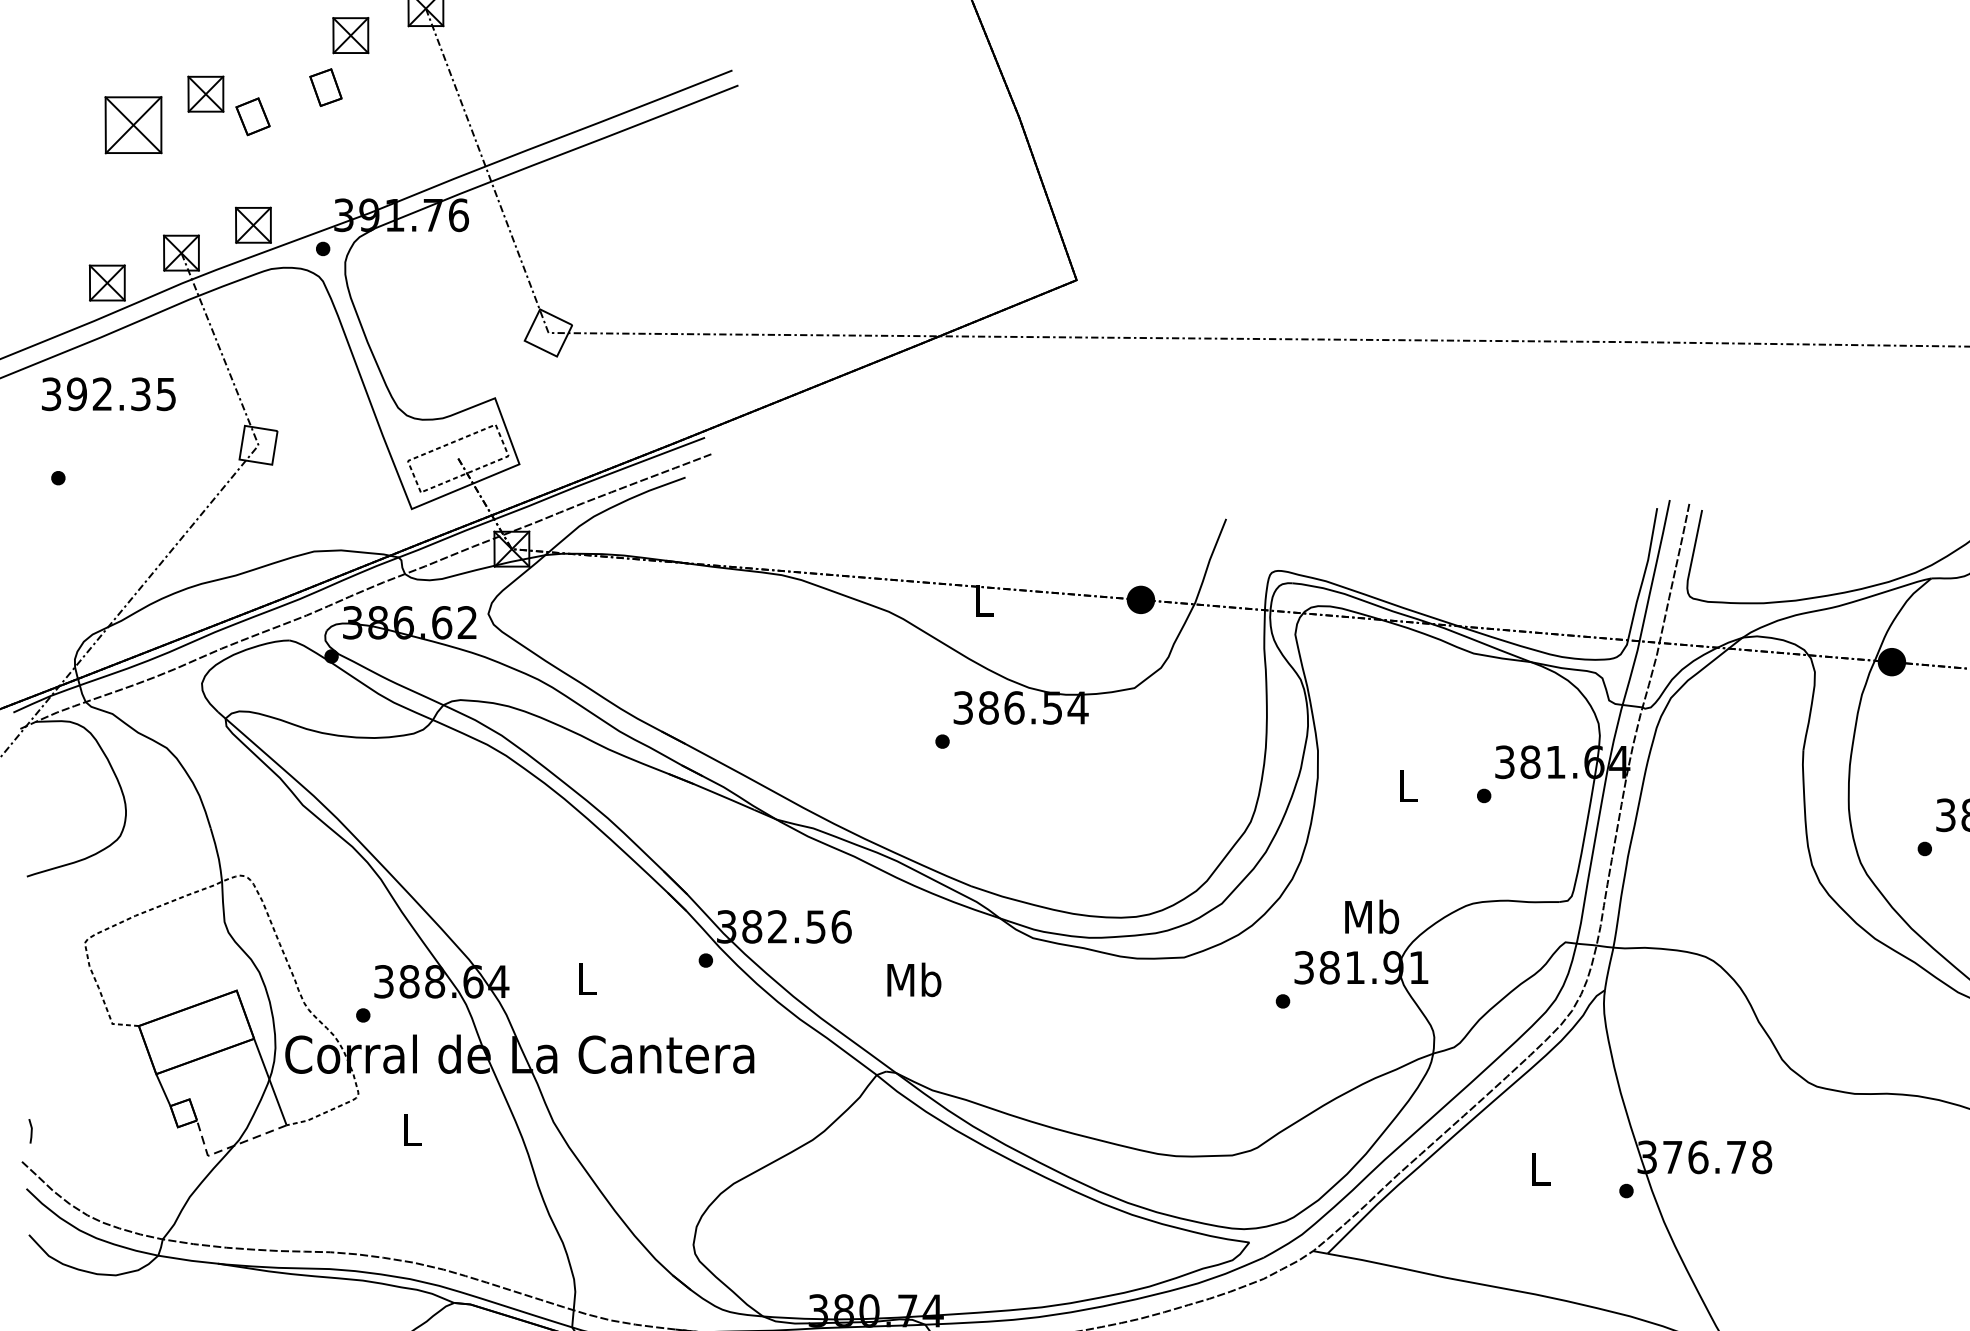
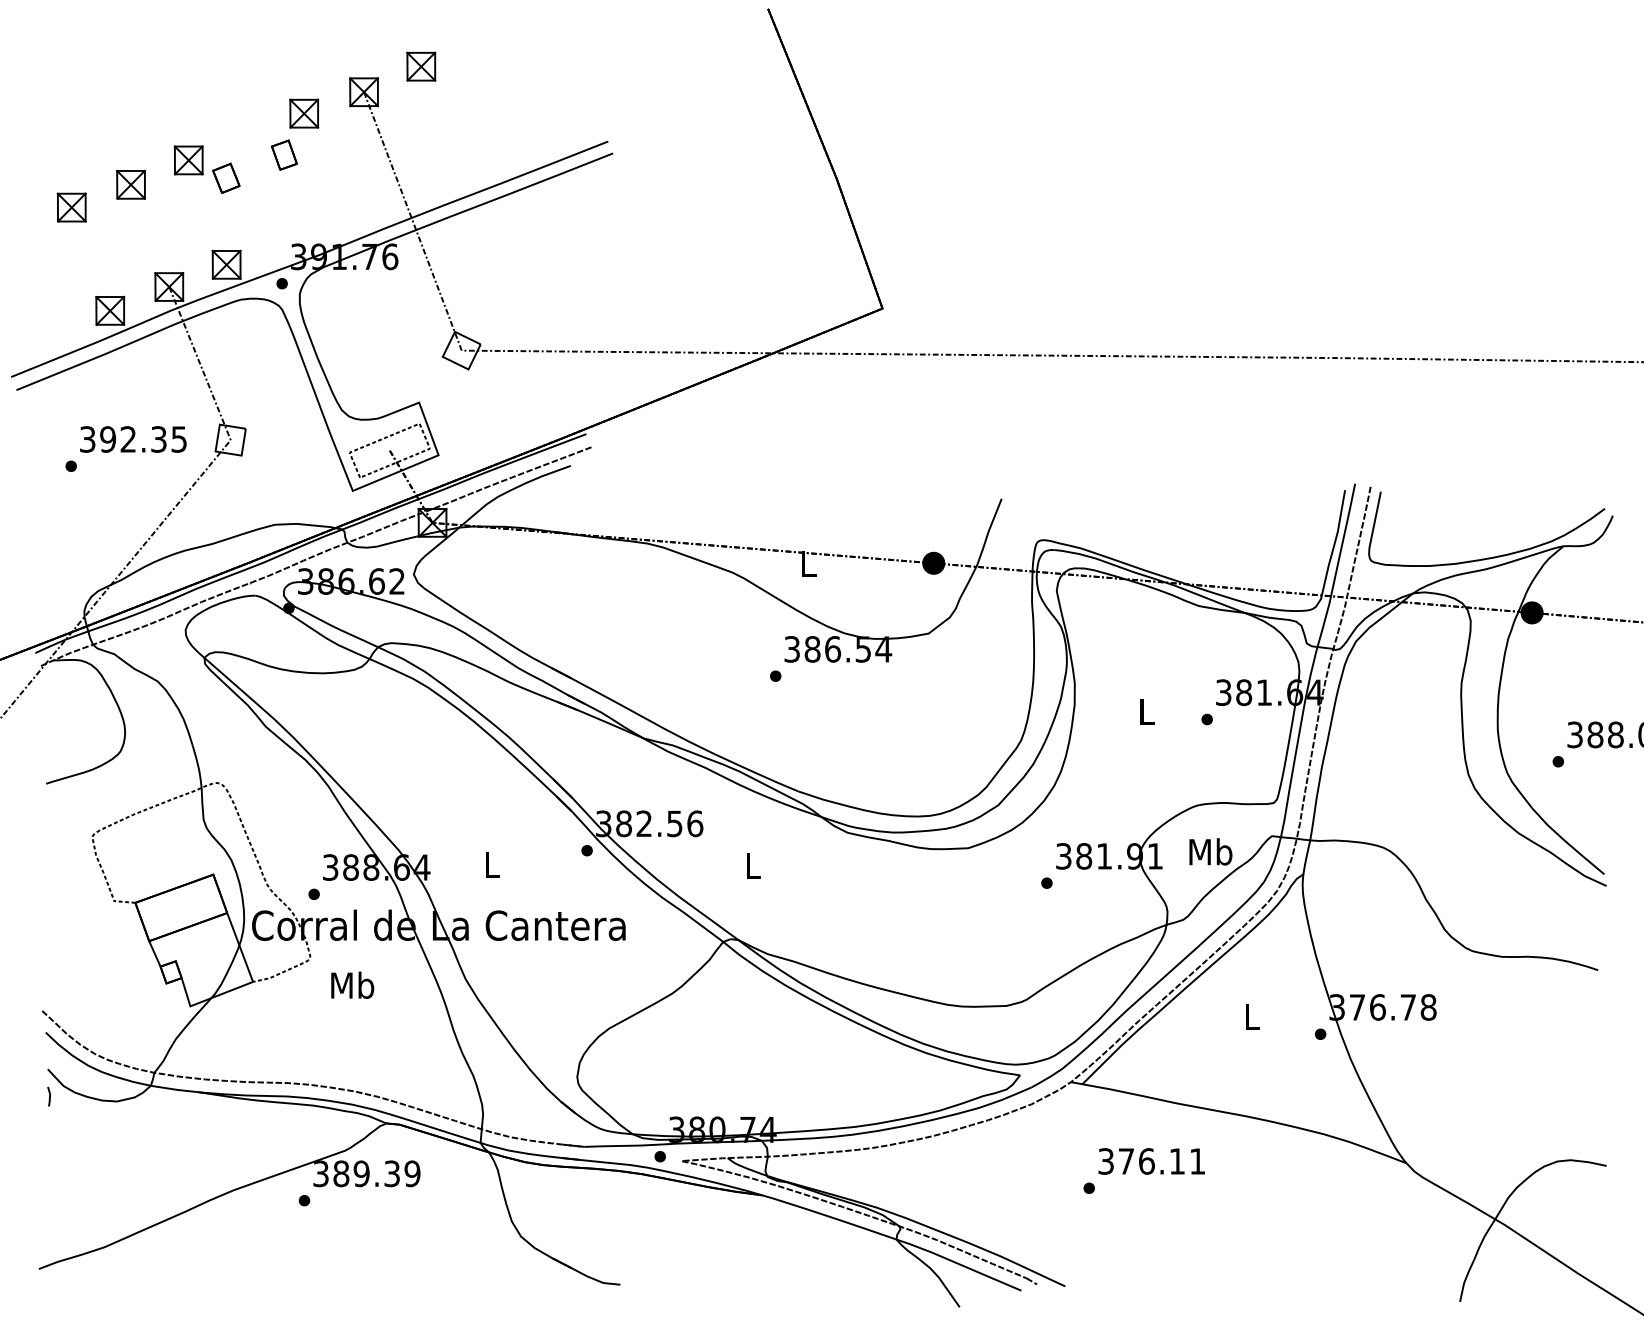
part: (132, 124) -> (130, 184), size x0.62
part: (58, 153) -> (71, 207), added
text: (108, 394) -> (133, 439), moved
text: (1371, 916) -> (1210, 851), moved
text: (913, 979) -> (752, 865), Mb -> L
text: (411, 1128) -> (352, 984), L -> Mb
line: (31, 1131) -> (49, 1096), moved
line: (228, 1147) -> (206, 999), dashed -> solid

